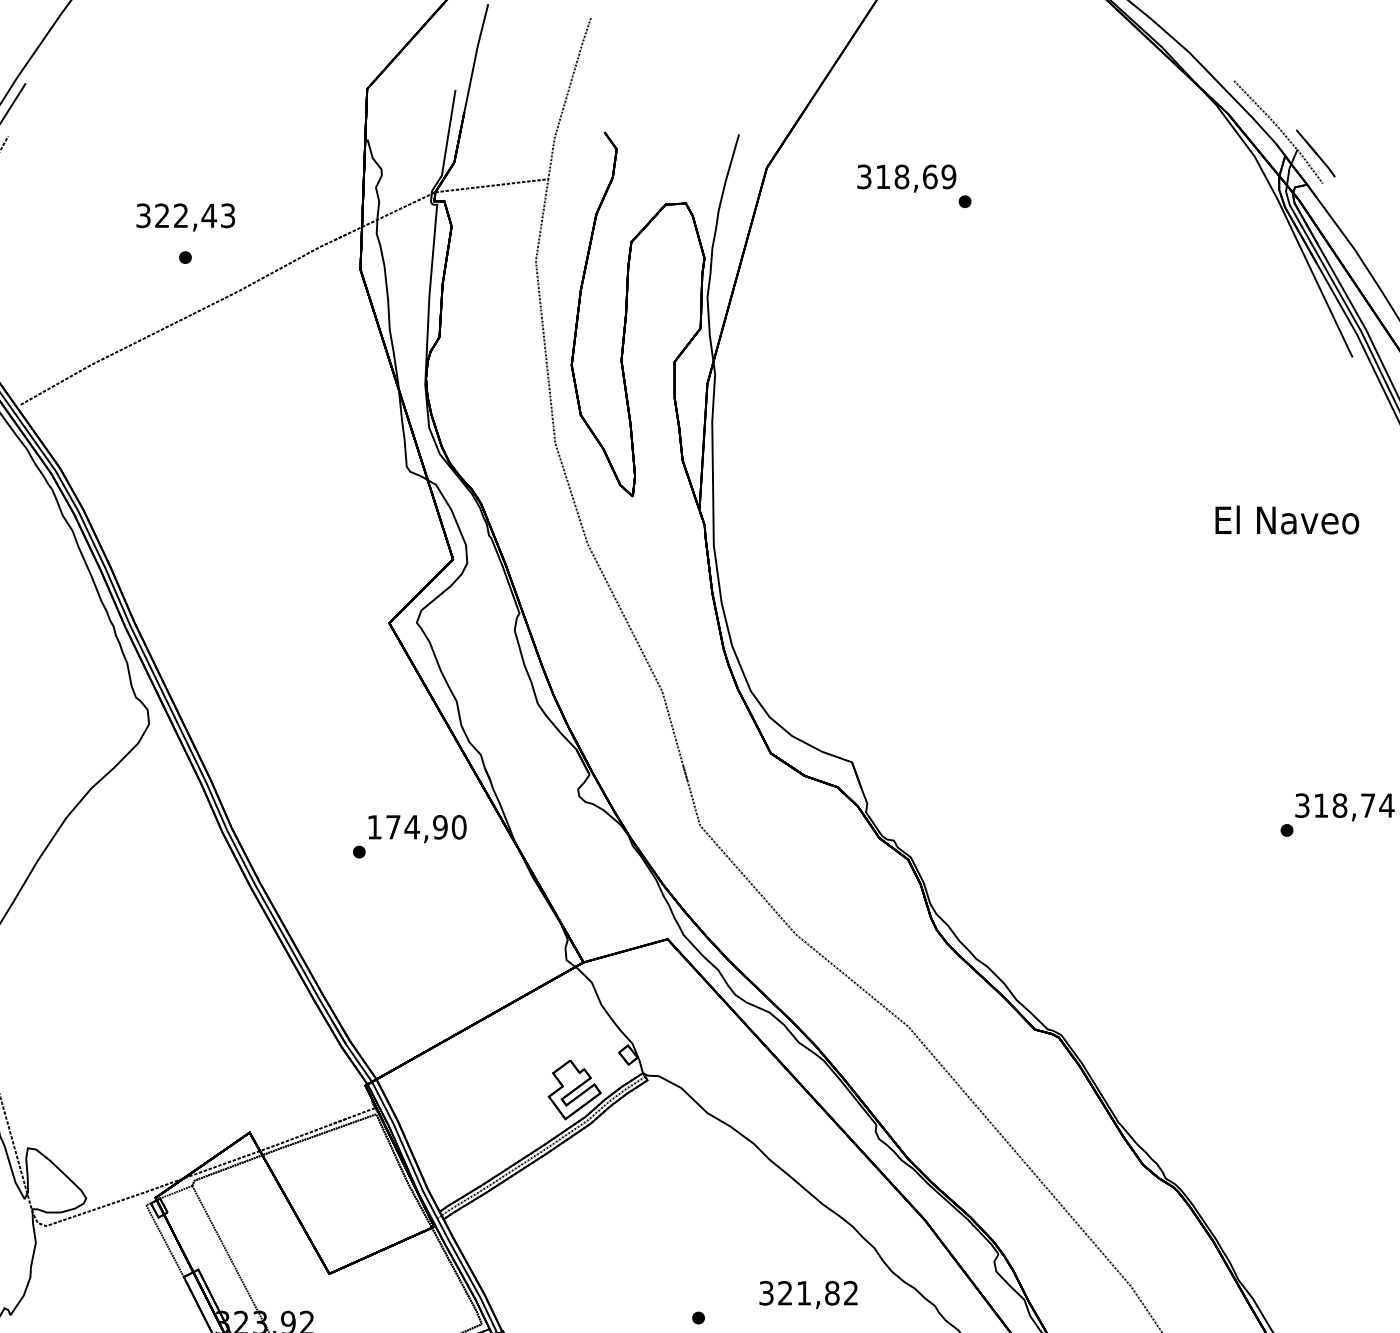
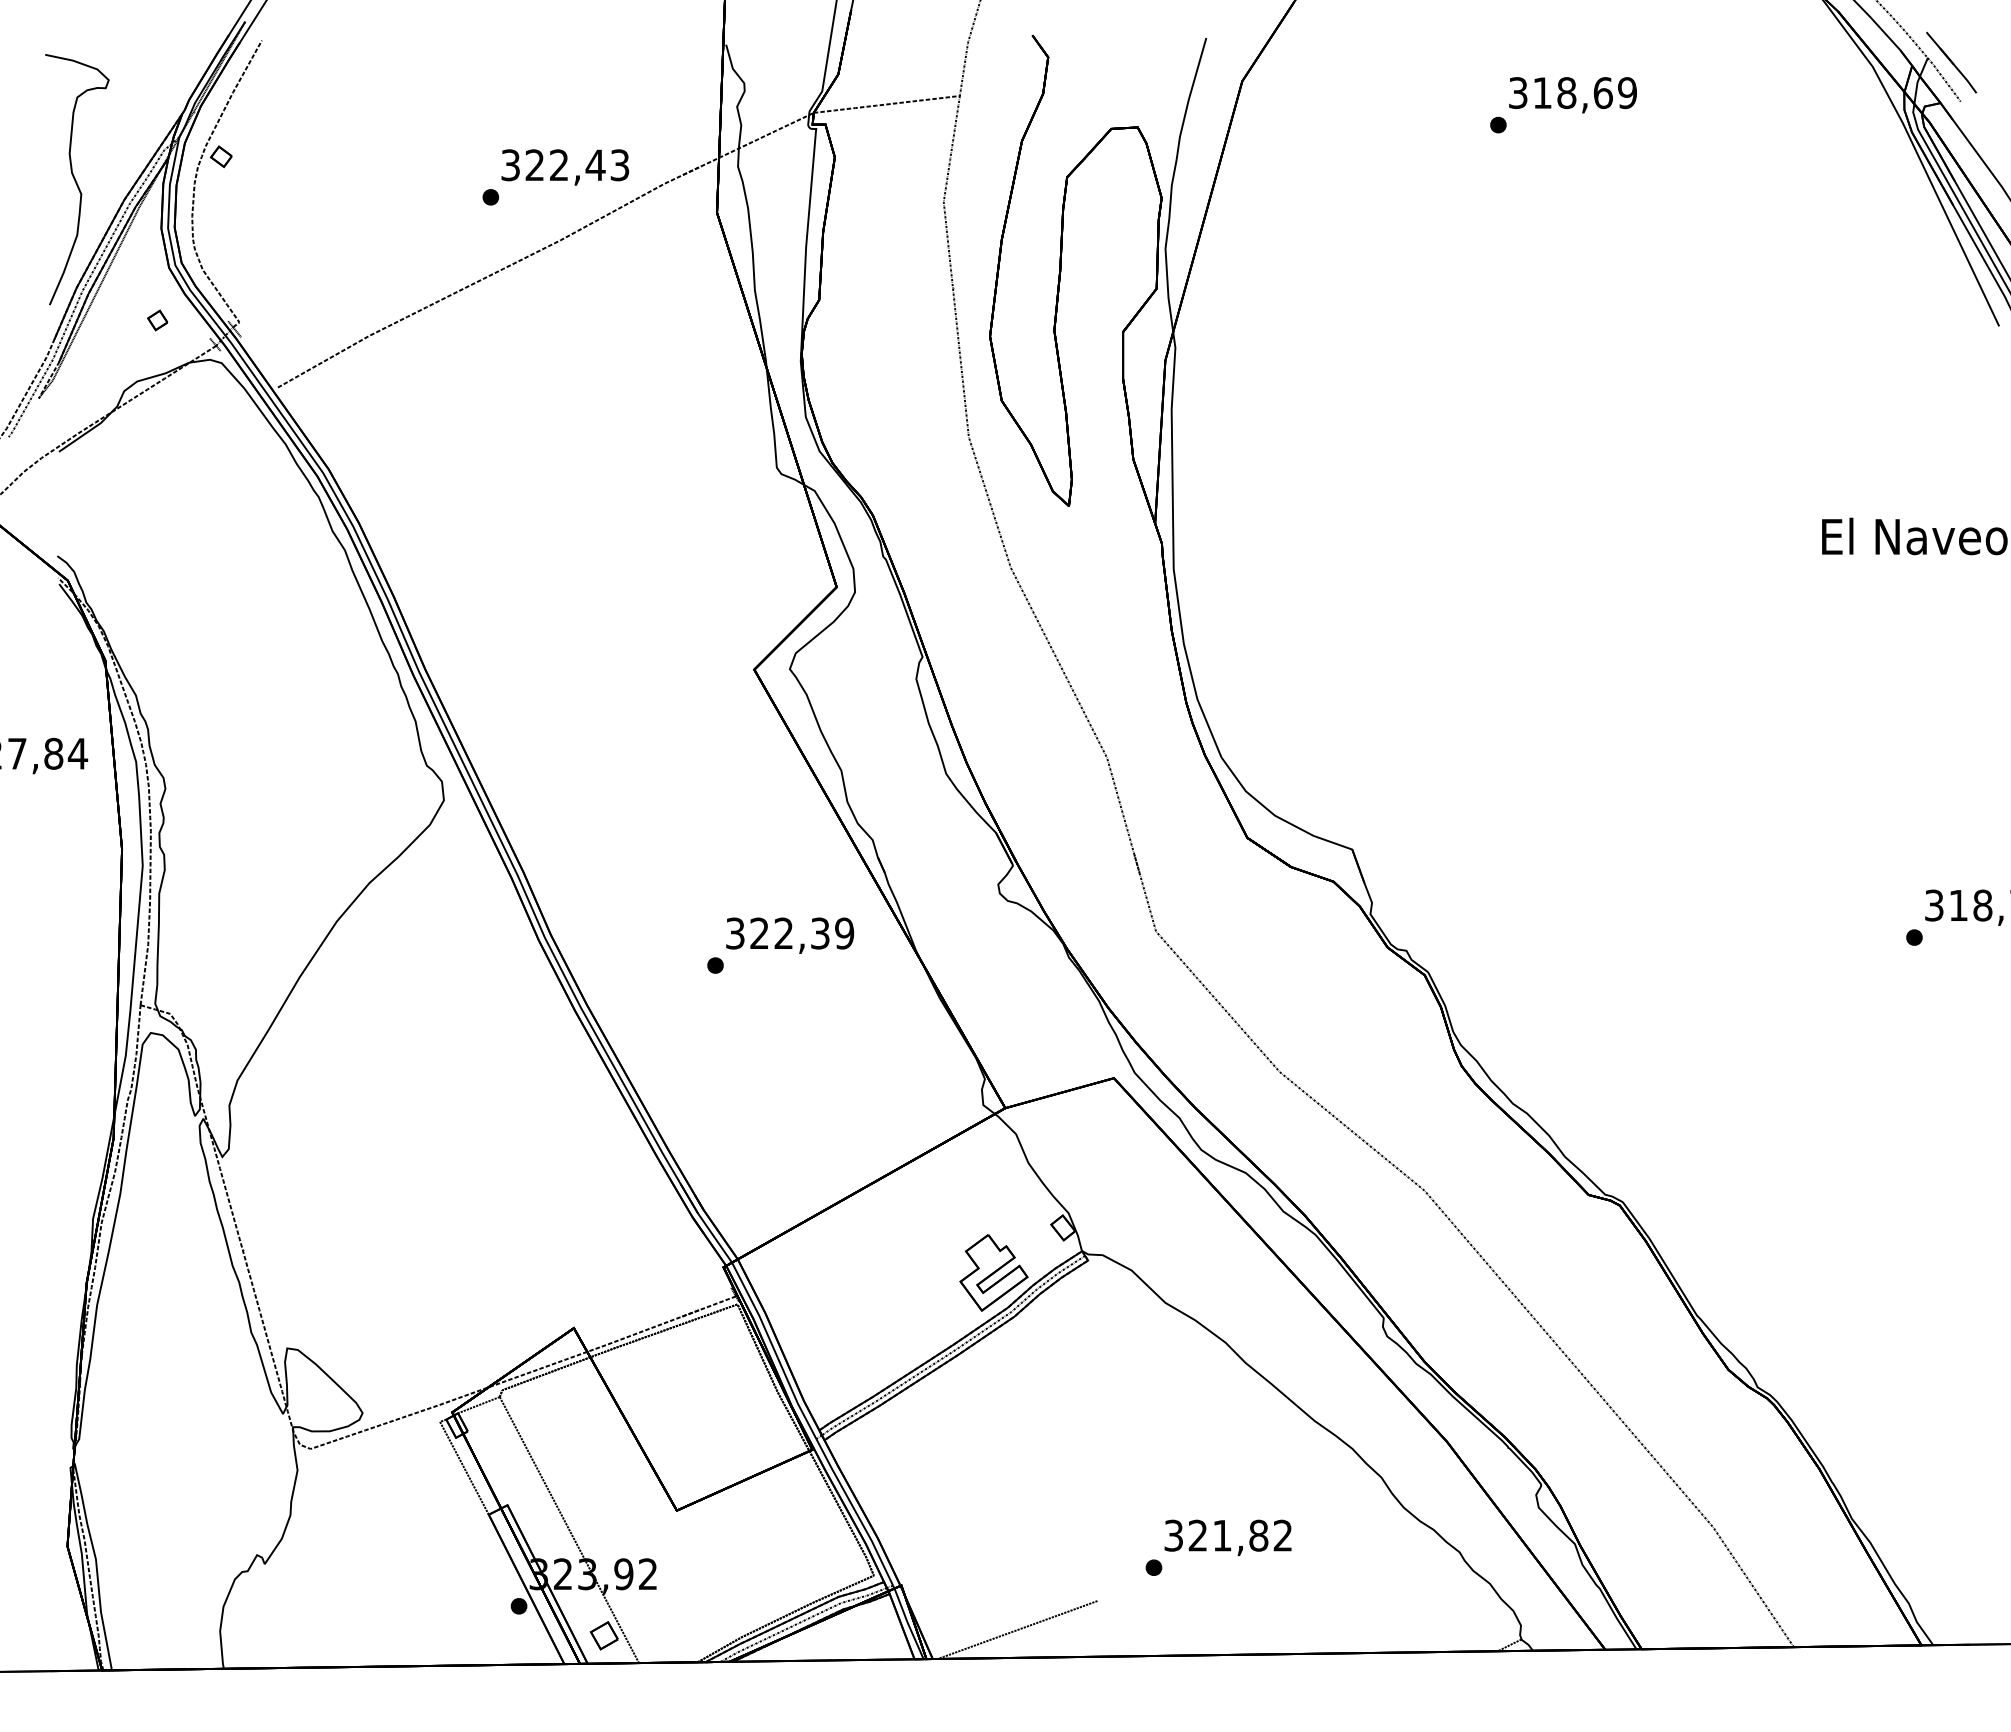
text: (906, 178) -> (1572, 95), moved
text: (185, 217) -> (565, 167), moved
text: (417, 827) -> (790, 933), 174,90 -> 322,39
text: (808, 1294) -> (1227, 1537), moved

